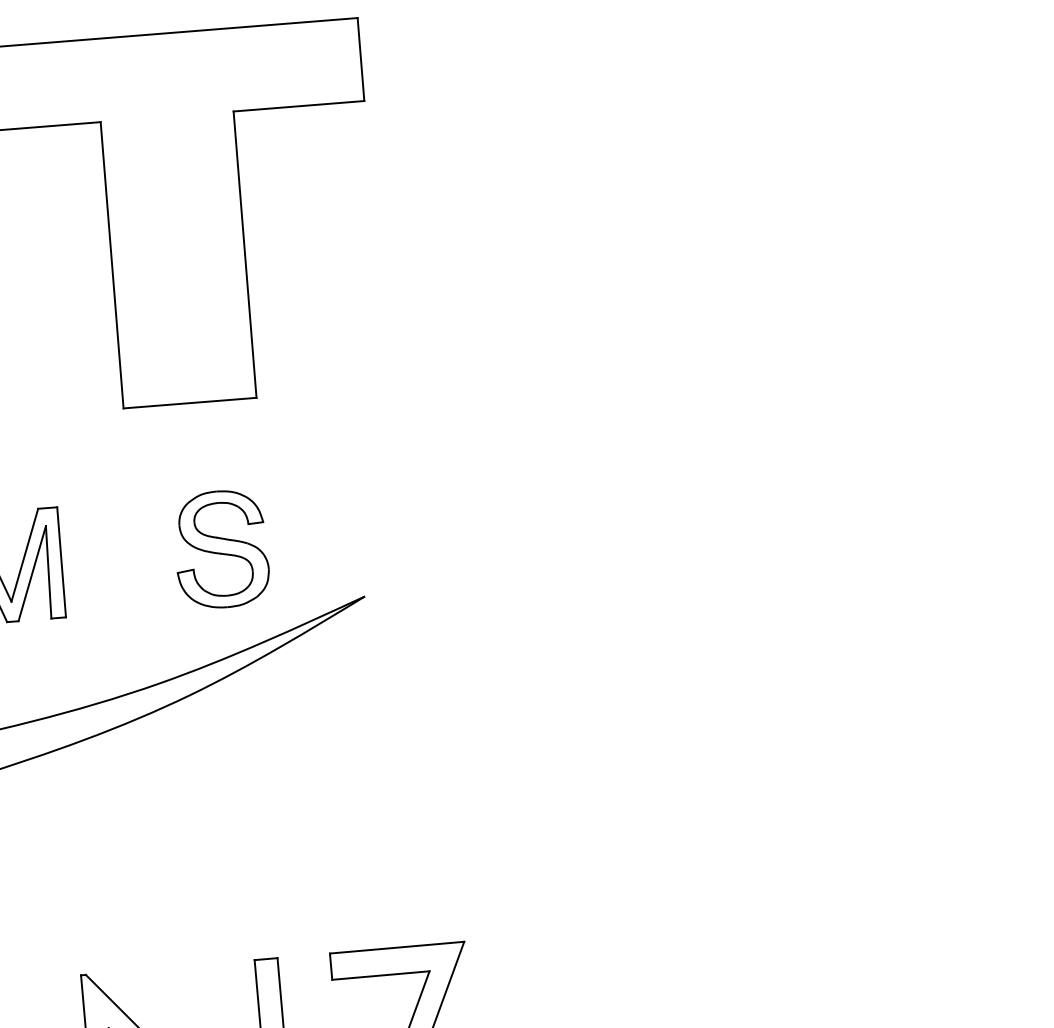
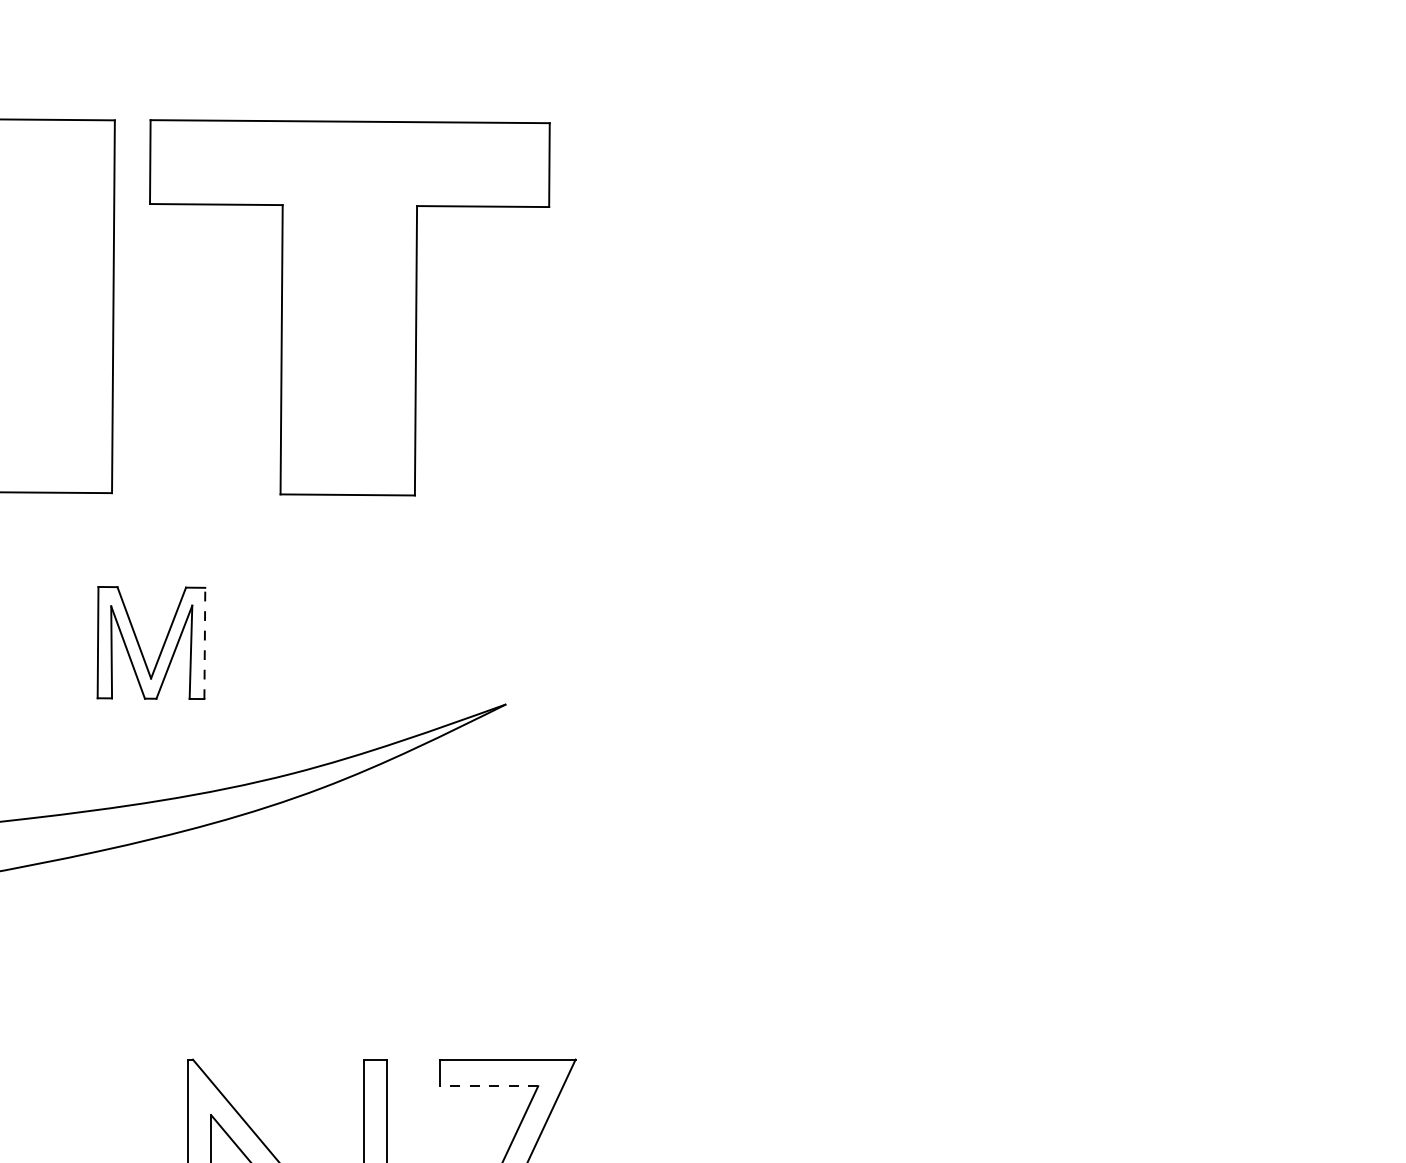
part: (221, 549) -> (366, 644), removed
line: (61, 562) -> (204, 643), solid -> dashed
line: (380, 975) -> (488, 1086), solid -> dashed

